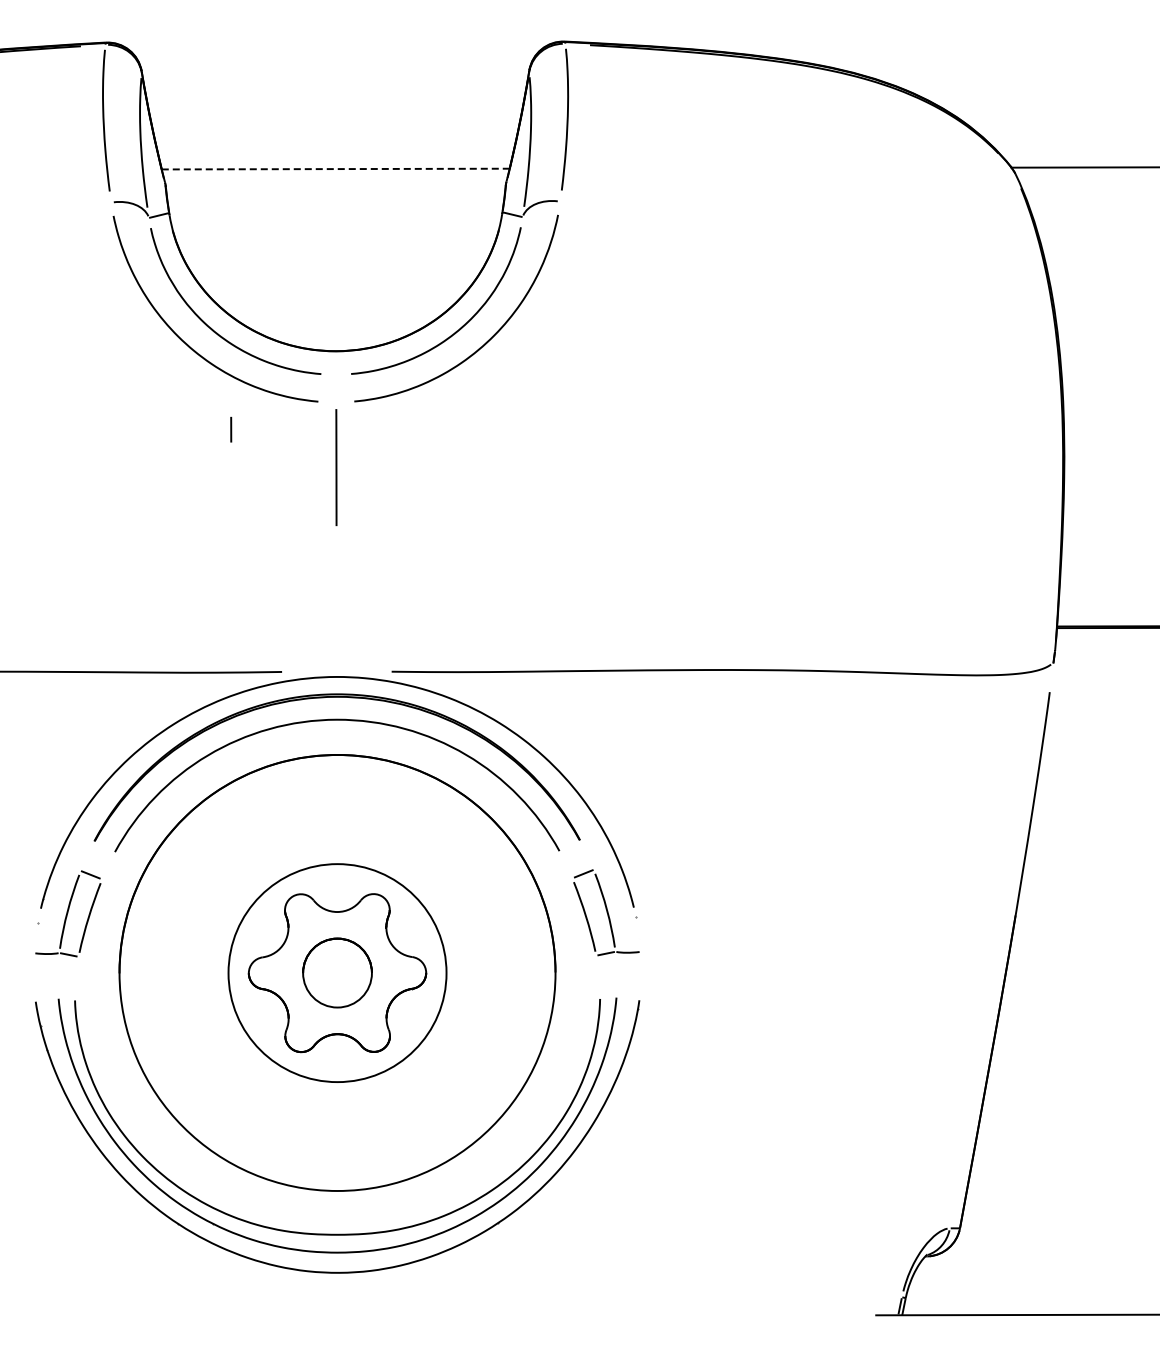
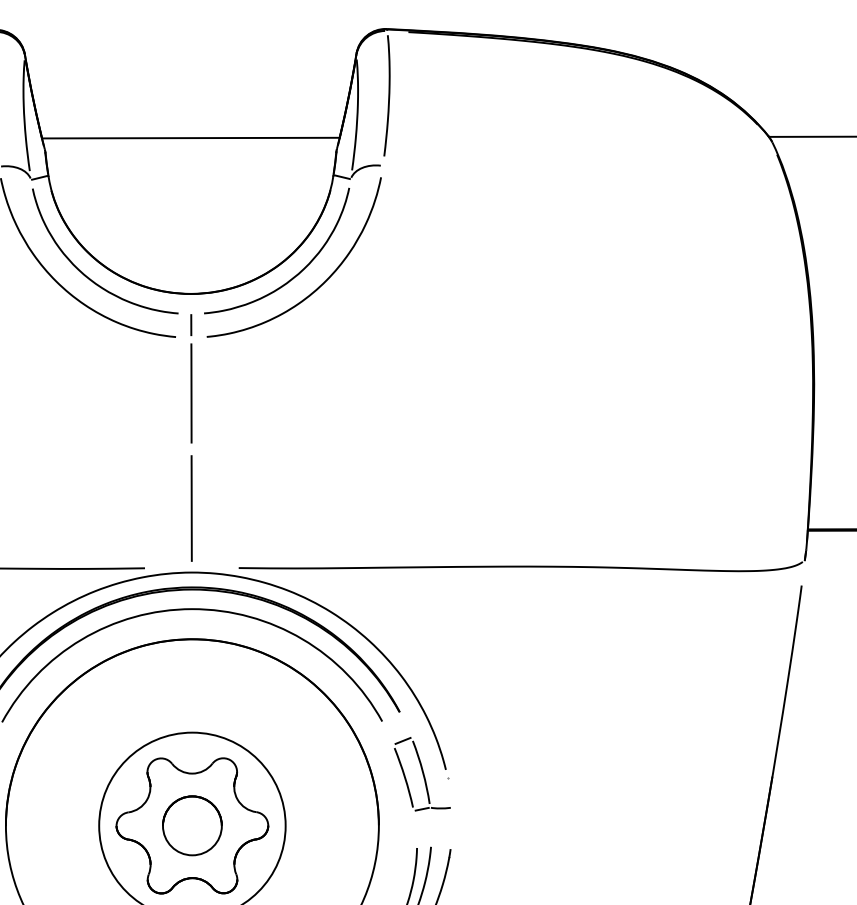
line: (335, 169) -> (190, 138), dashed -> solid
line: (231, 429) -> (191, 324), moved
line: (336, 601) -> (191, 508), added

